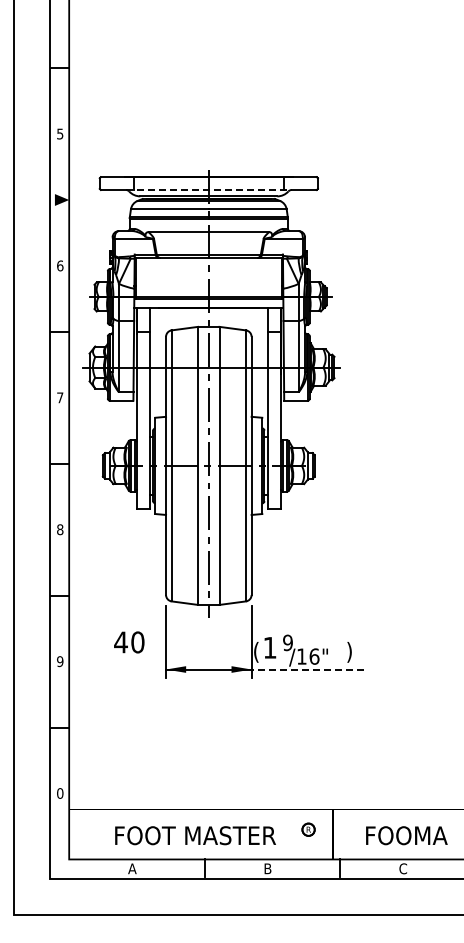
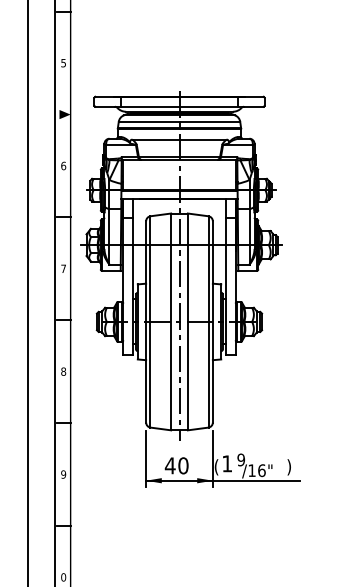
line: (208, 190) -> (179, 107), dashed -> solid
text: (129, 642) -> (176, 465), moved
line: (307, 669) -> (256, 480), dashed -> solid

